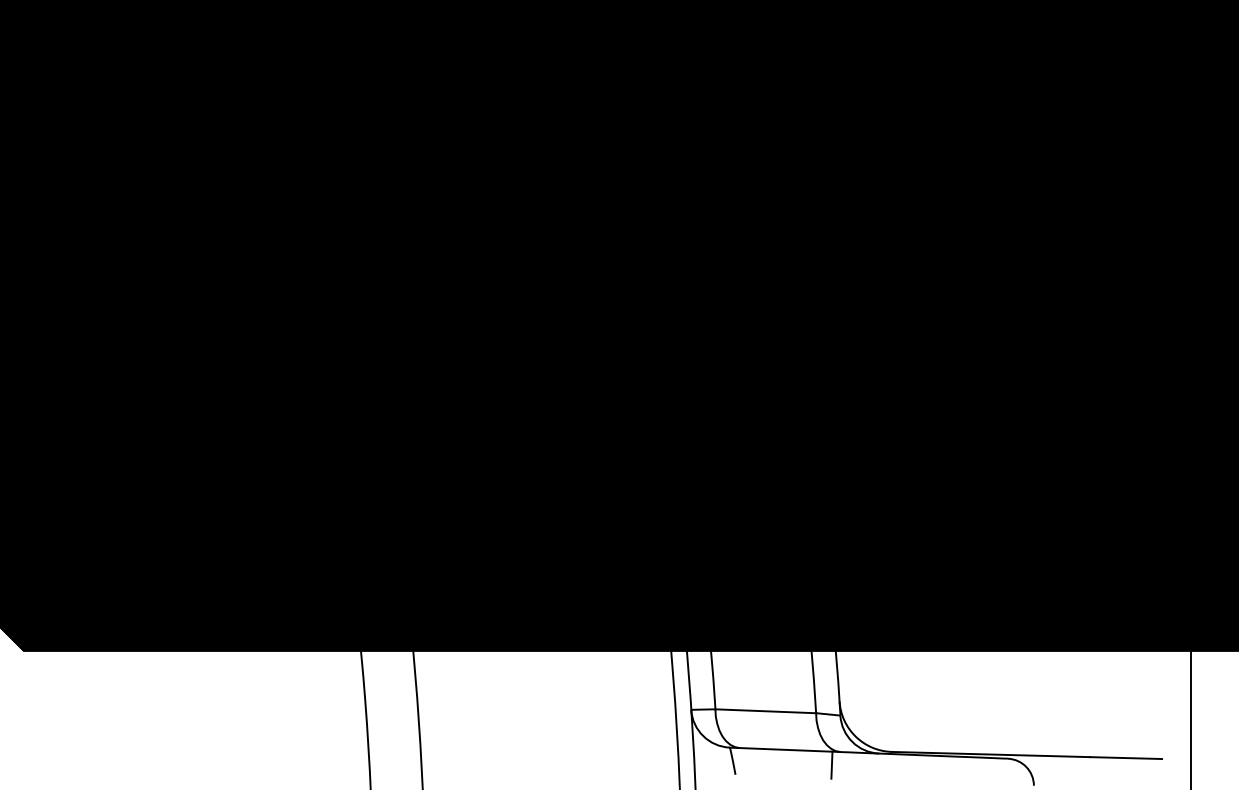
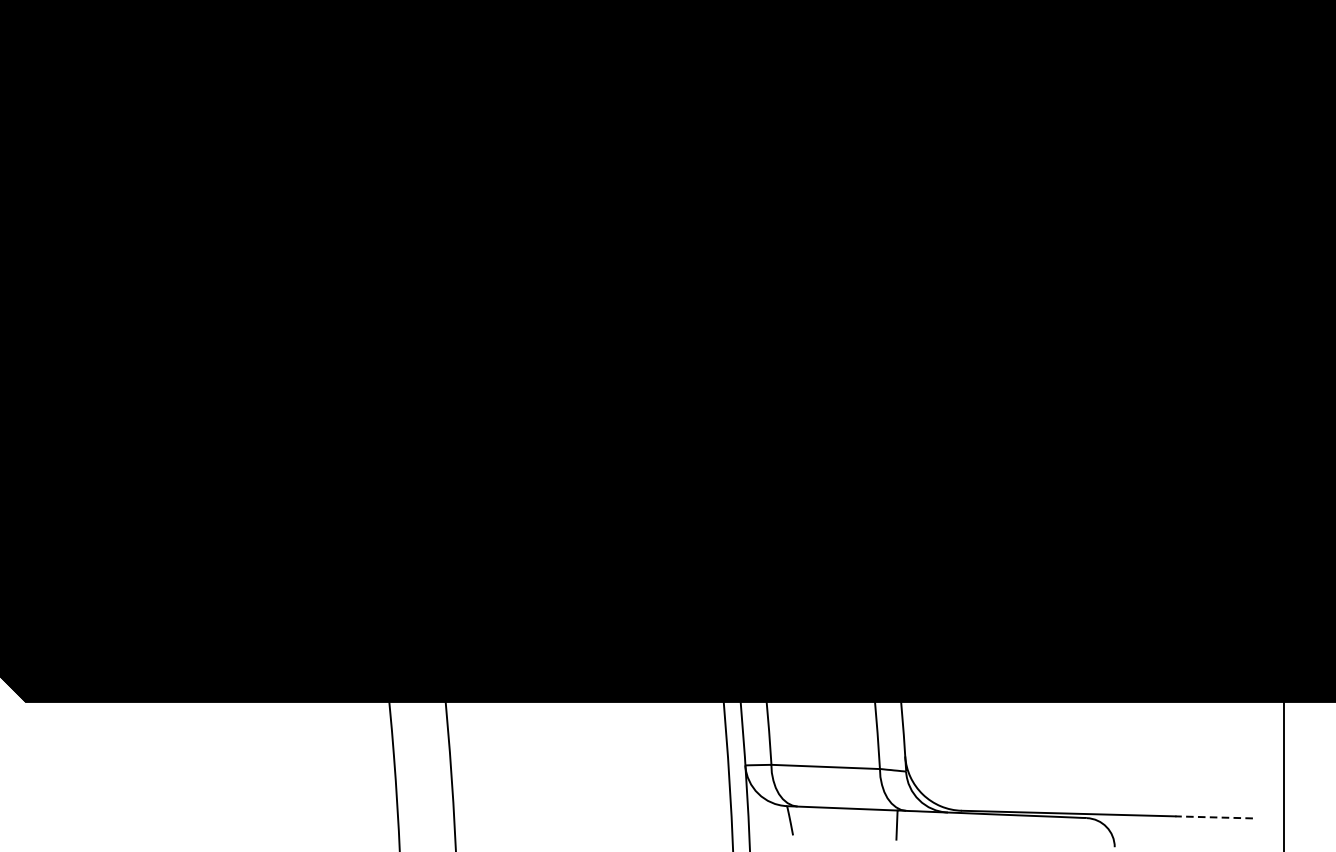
line: (1126, 758) -> (1214, 817), solid -> dashed

